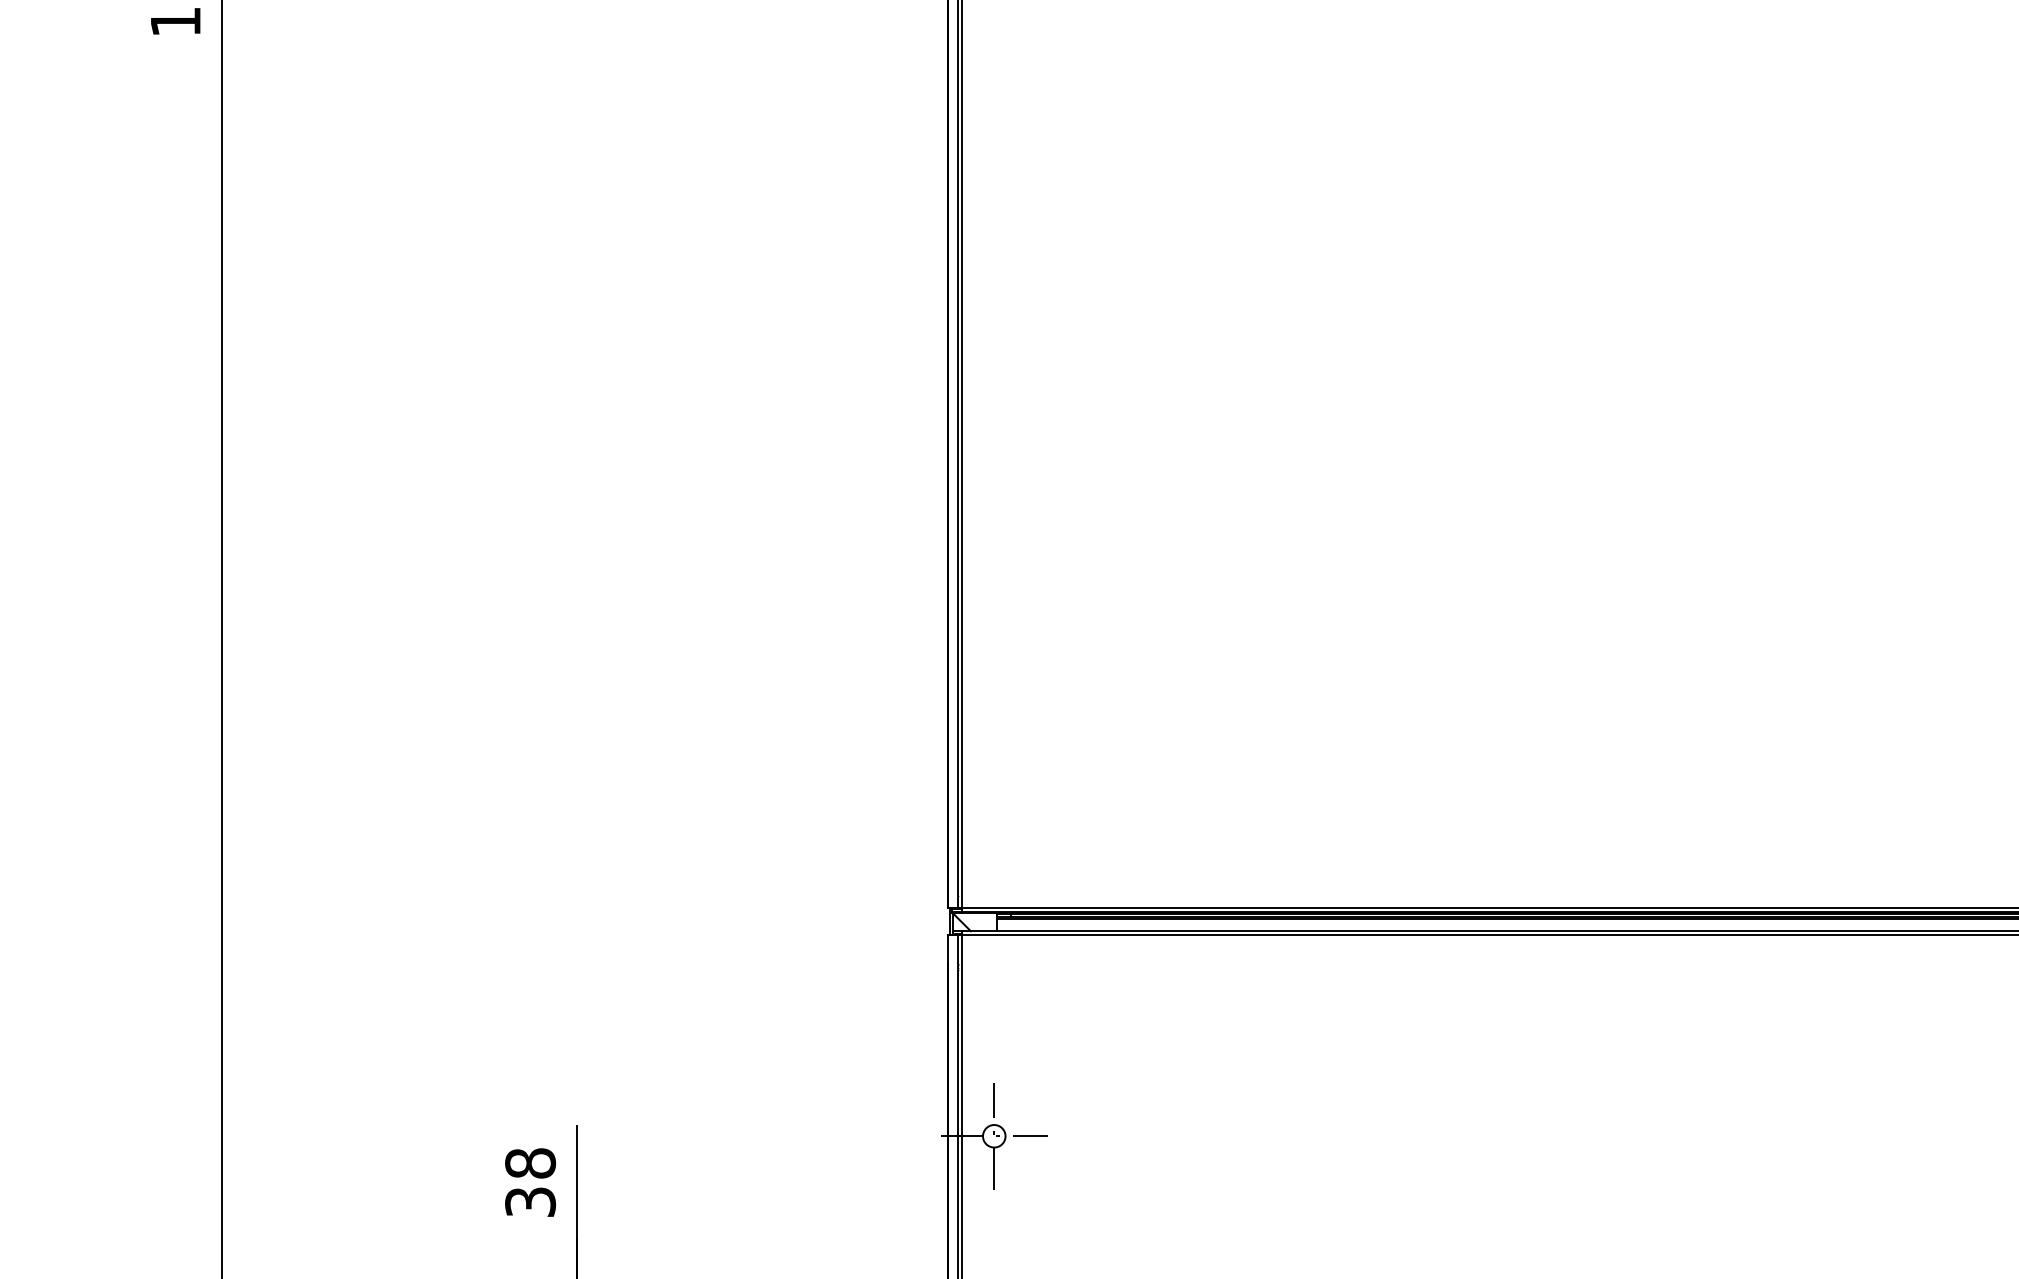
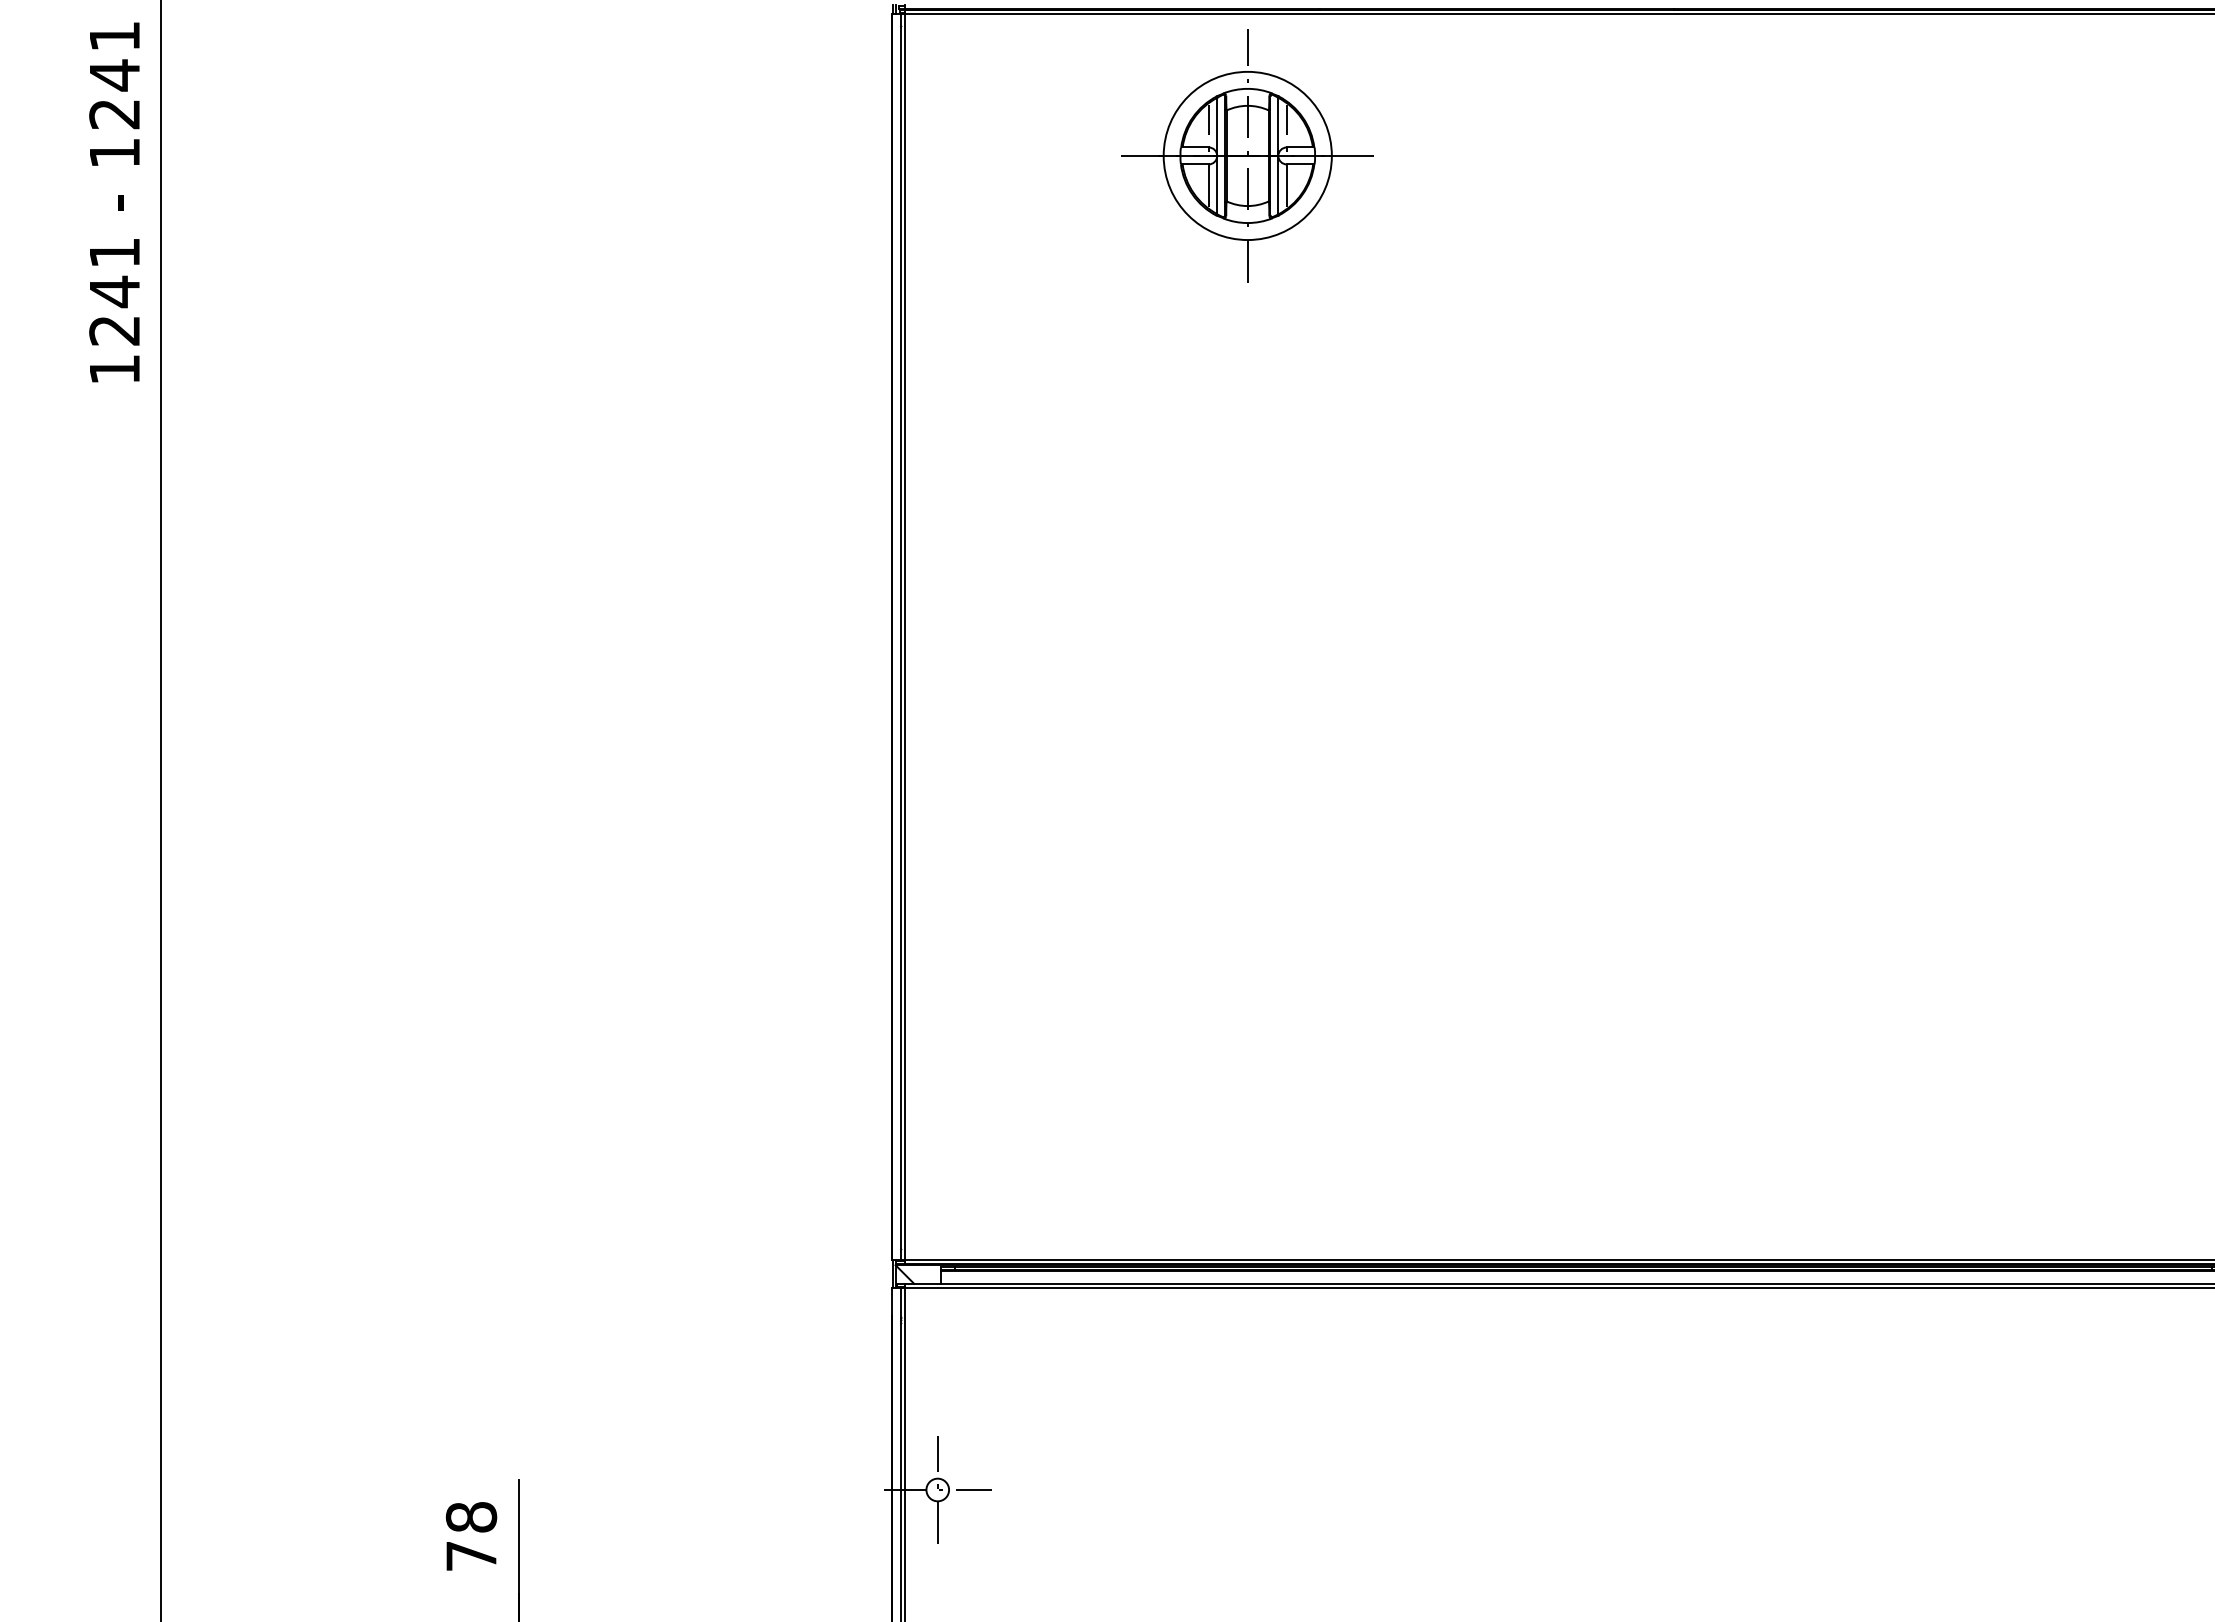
text: (530, 1201) -> (471, 1555), 38 -> 78

